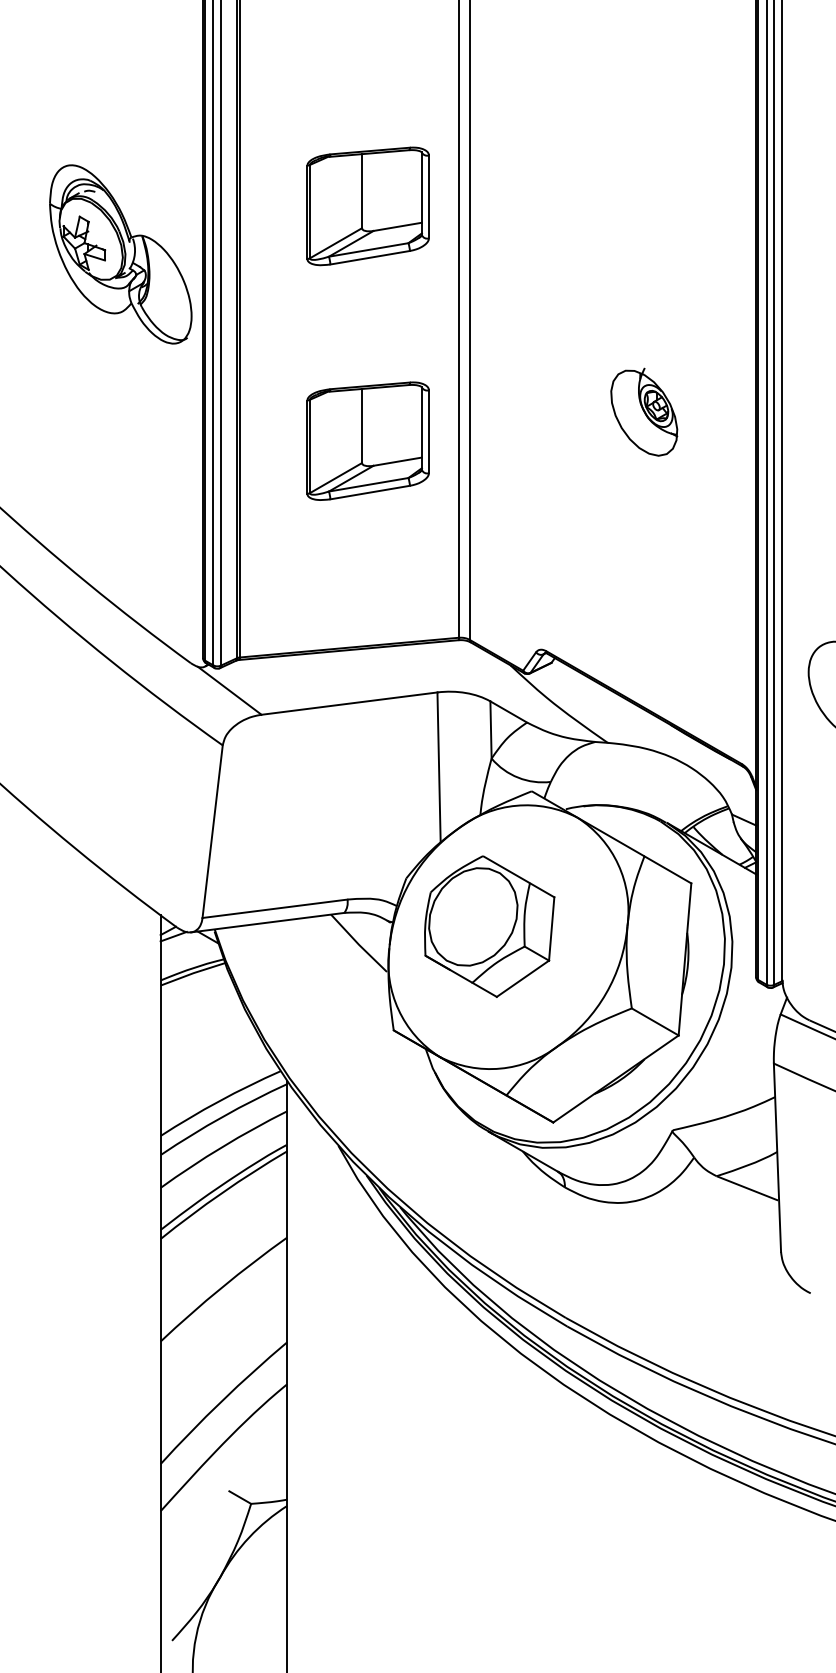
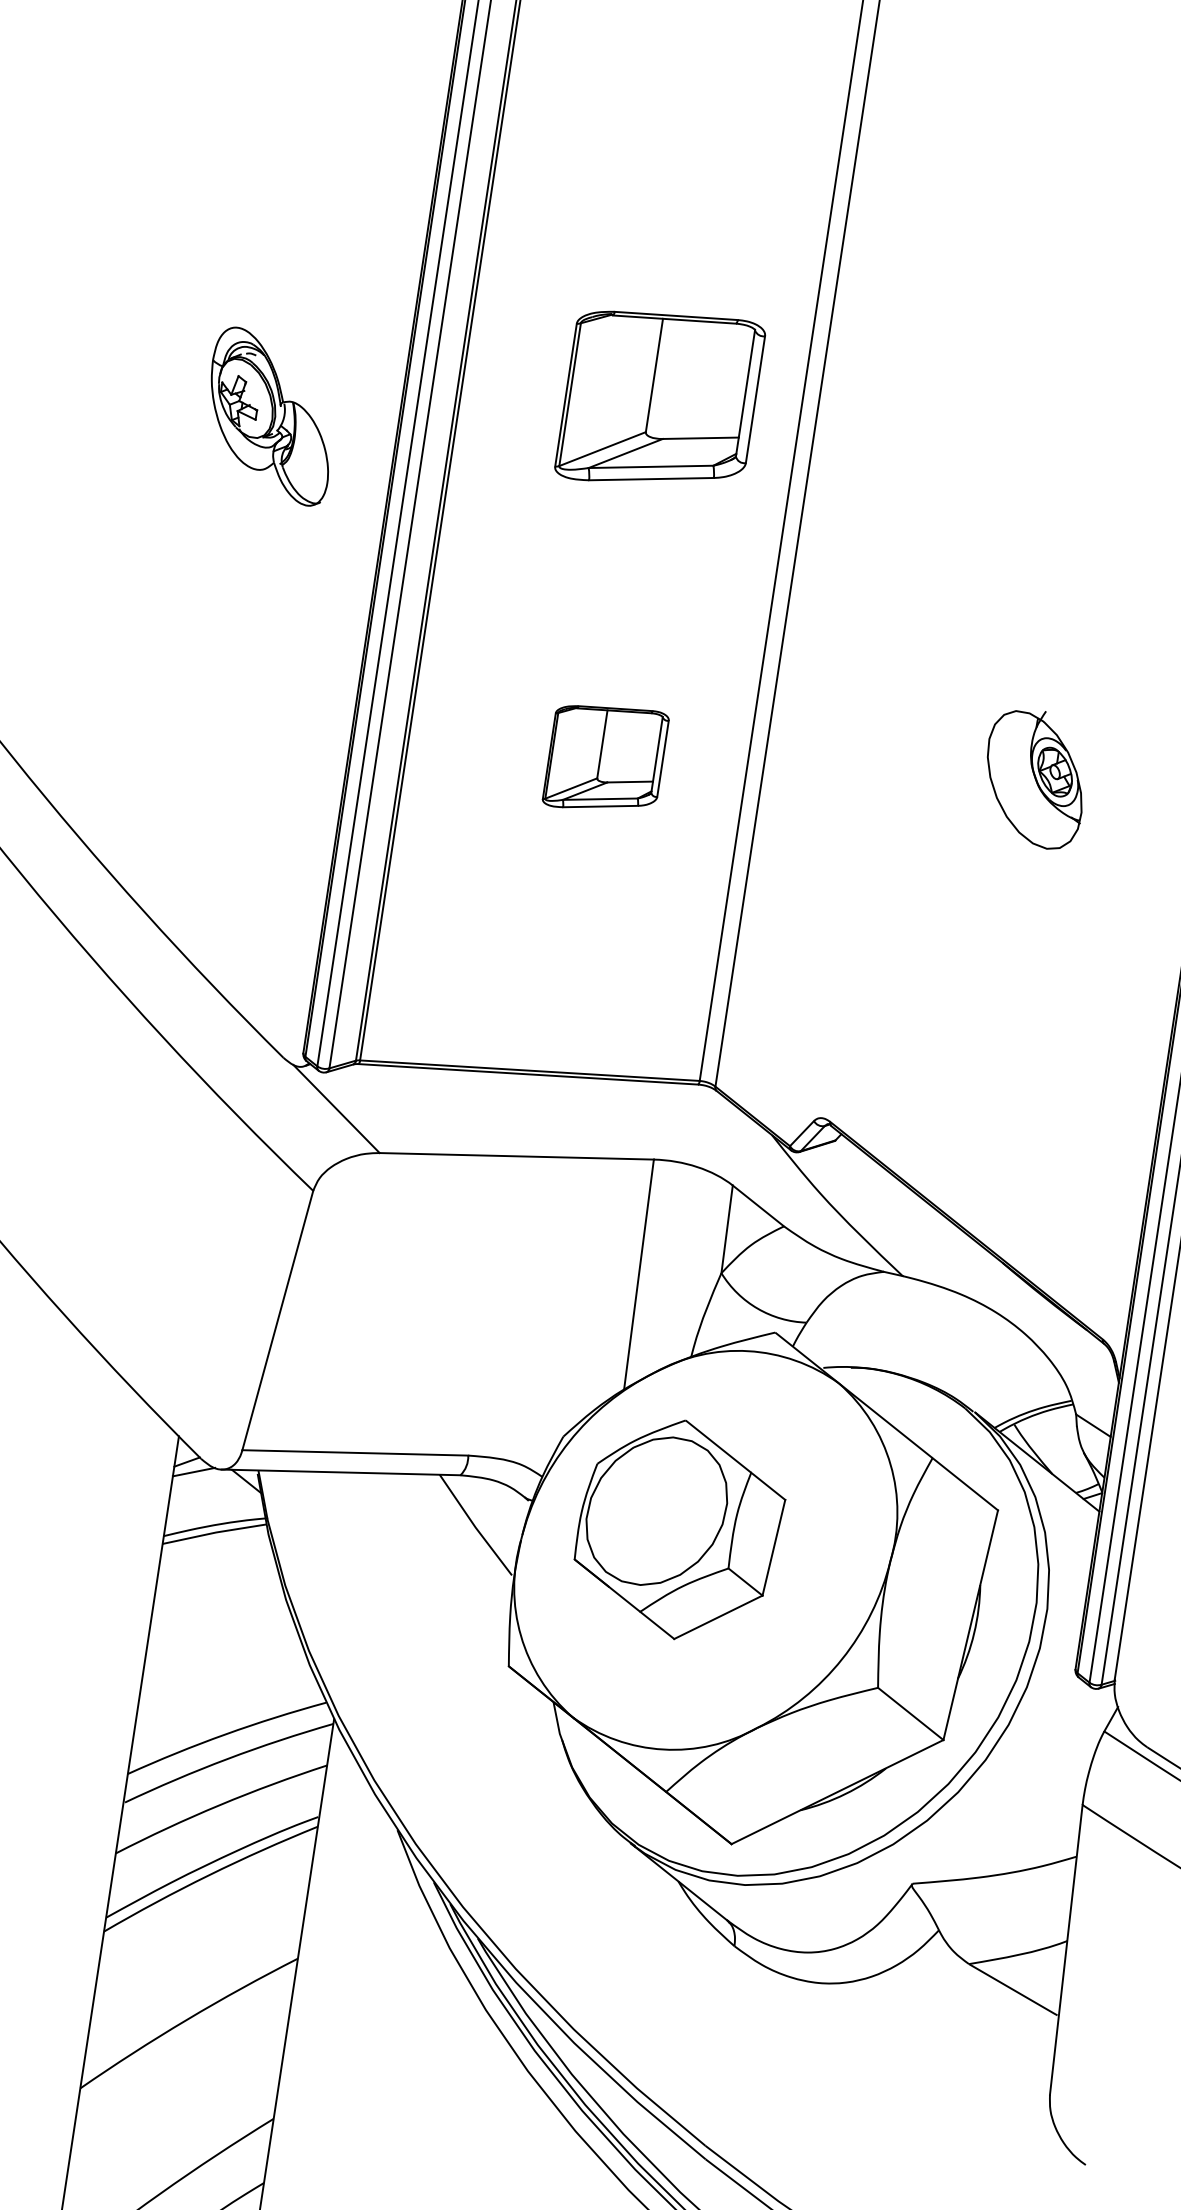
part: (120, 254) -> (270, 416), size x0.6
part: (367, 440) -> (605, 758), size x0.6

